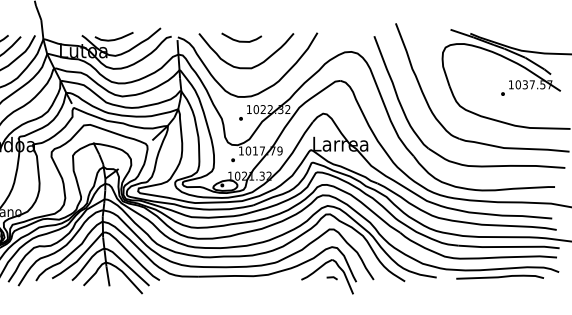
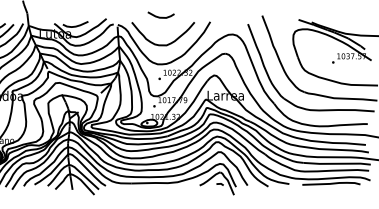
curve: (240, 39) -> (160, 16), moved

